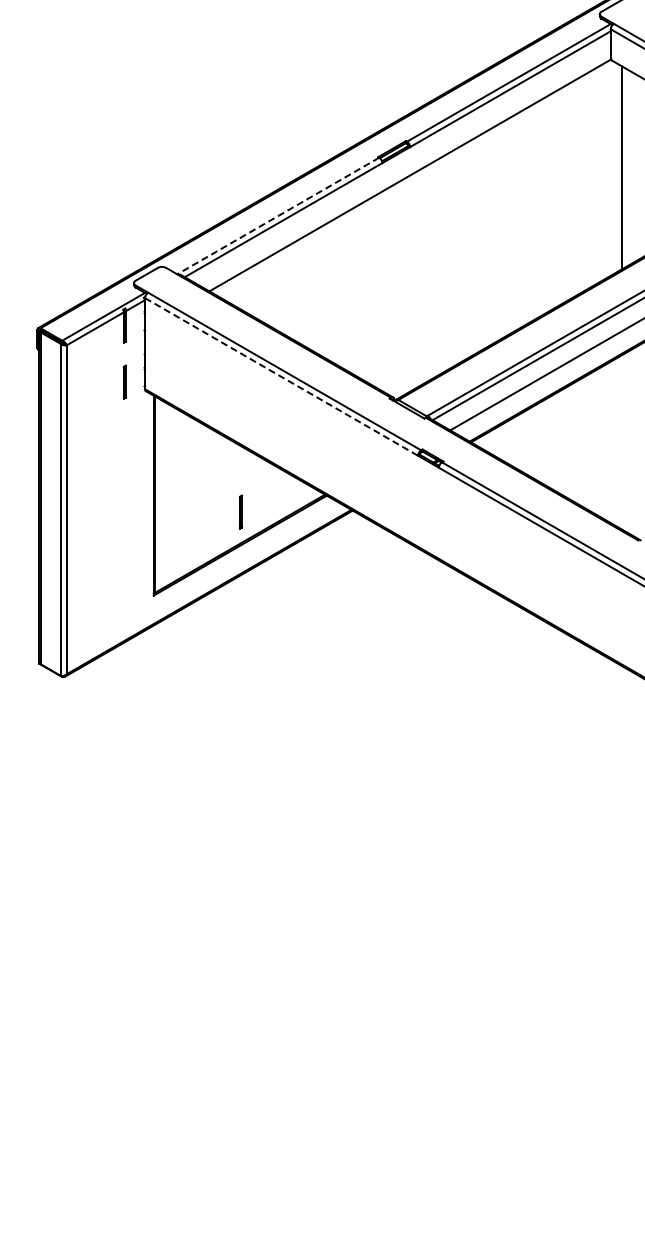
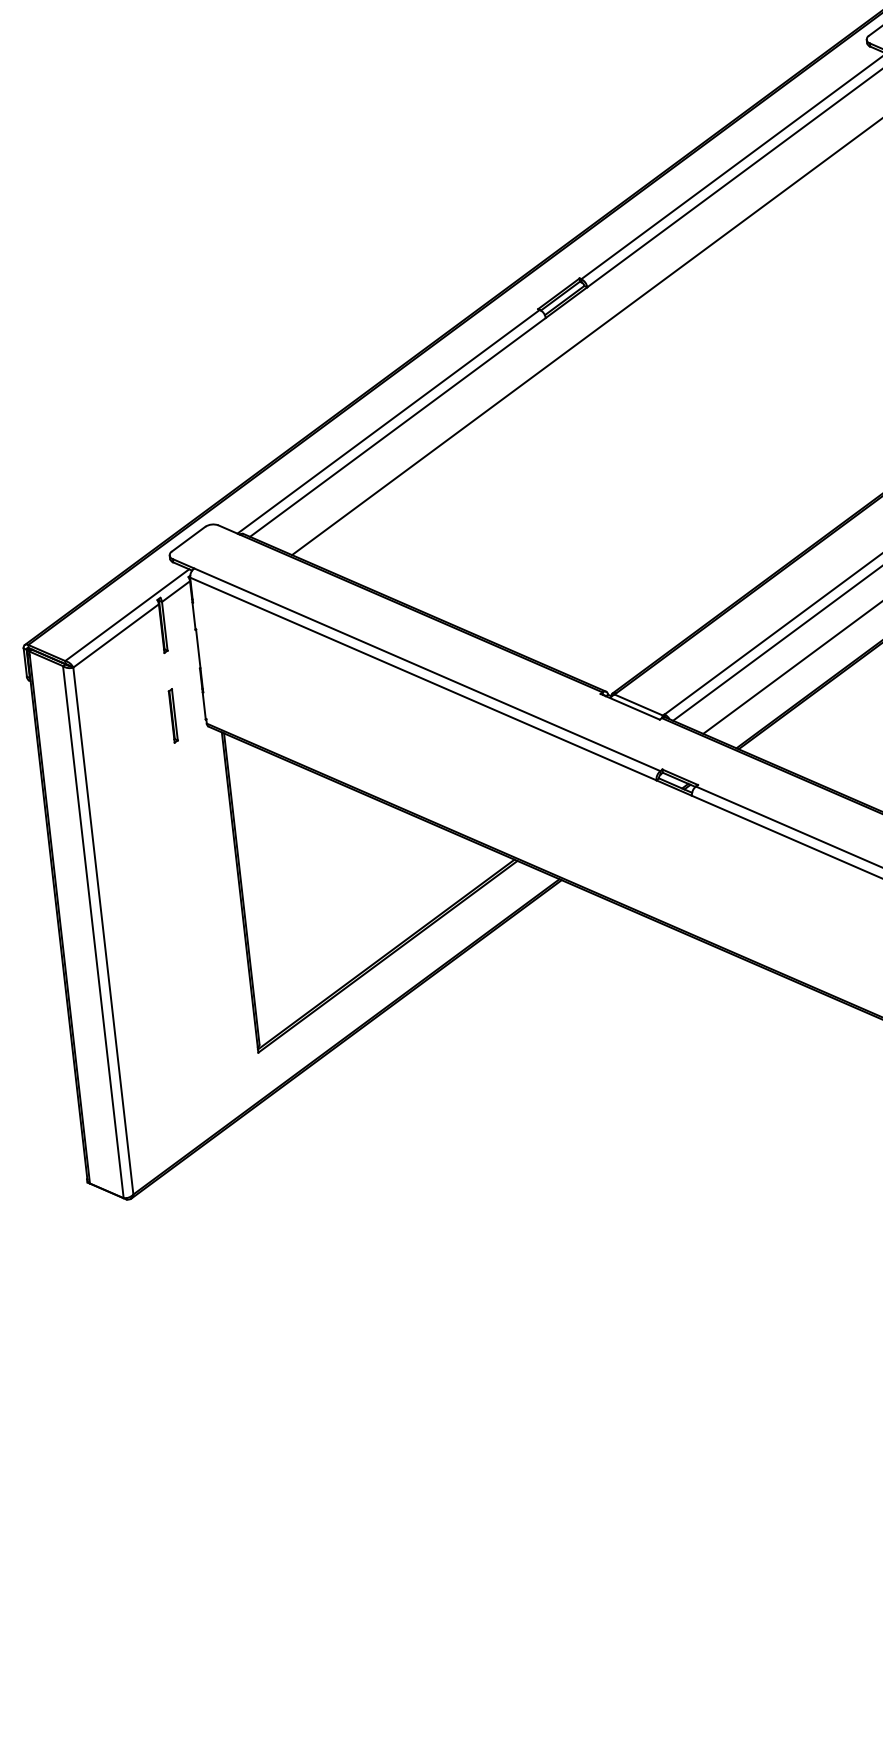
line: (278, 216) -> (389, 422), dashed -> solid
line: (281, 376) -> (423, 678), dashed -> solid
part: (240, 511) -> (382, 902), removed

